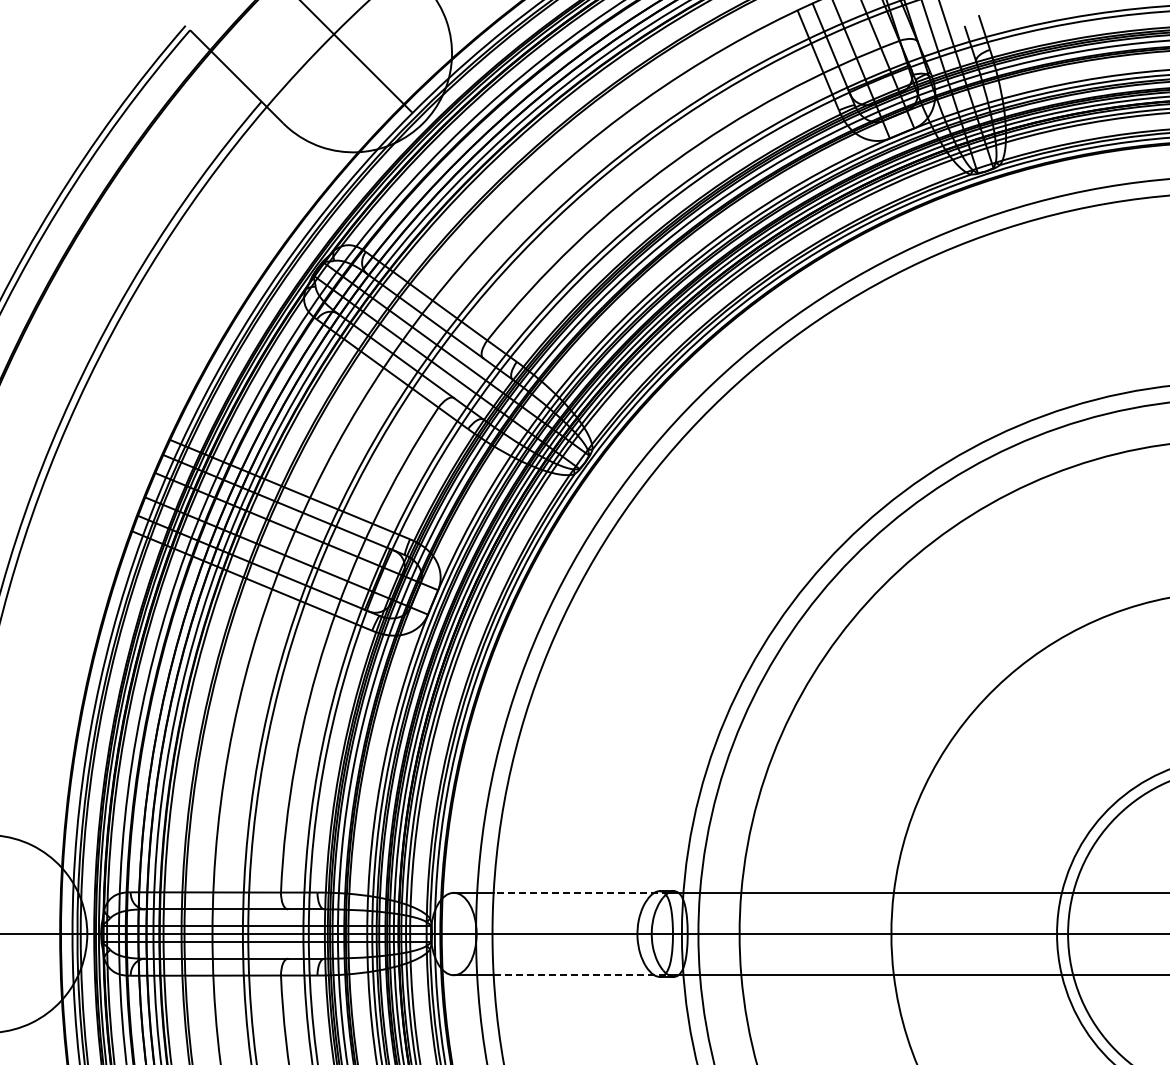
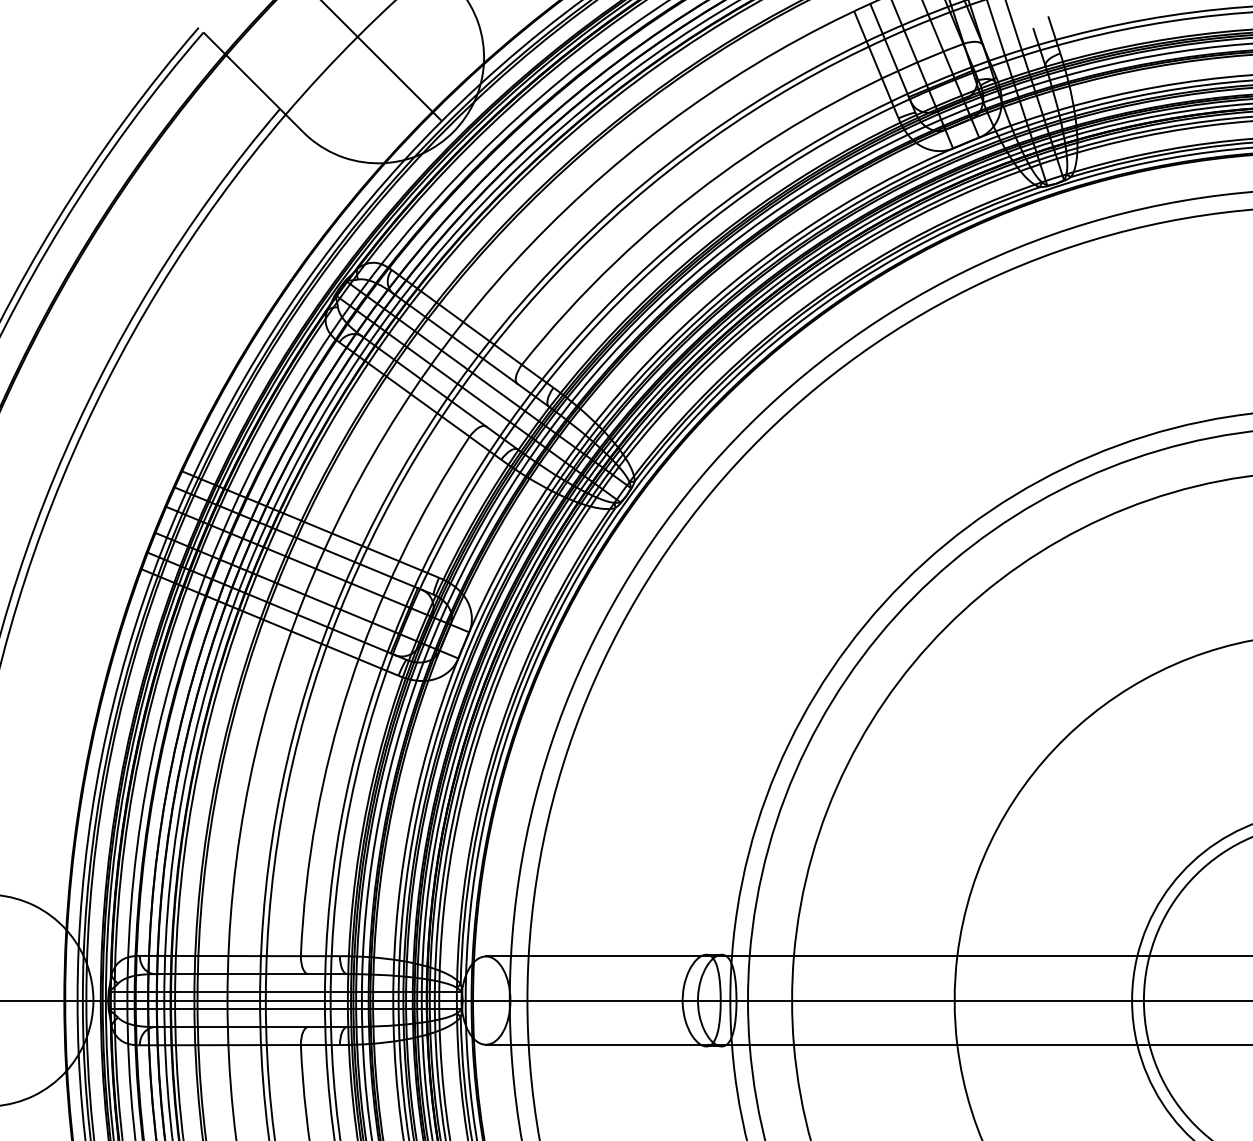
line: (580, 892) -> (621, 956), dashed -> solid
line: (581, 975) -> (622, 1044), dashed -> solid

